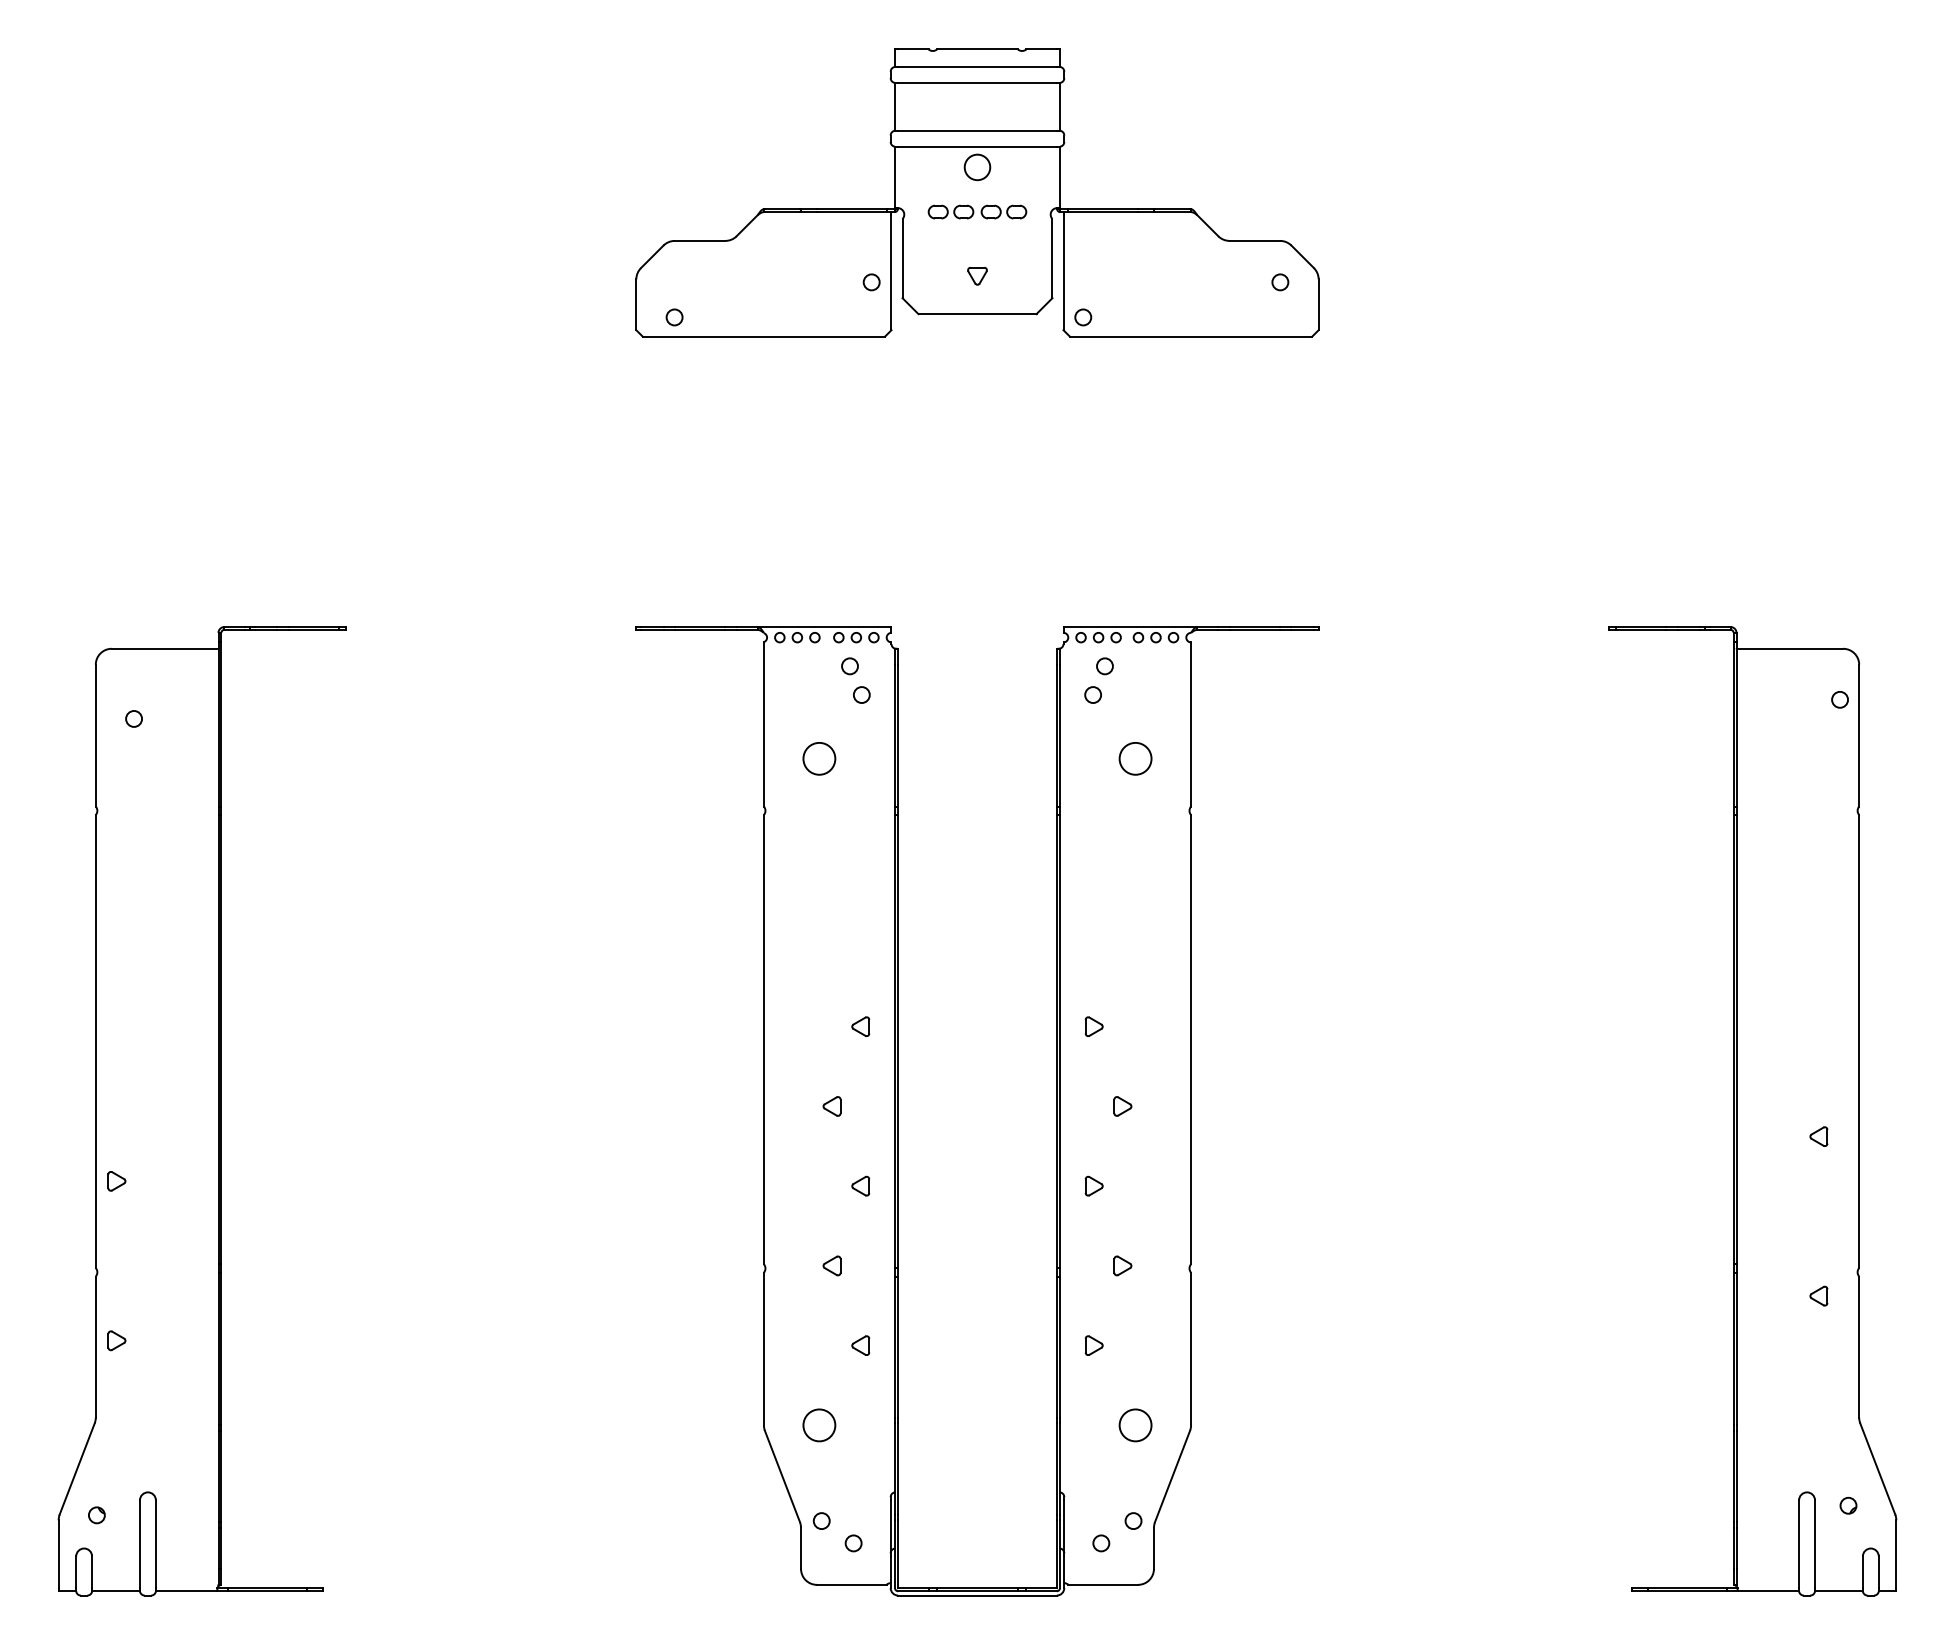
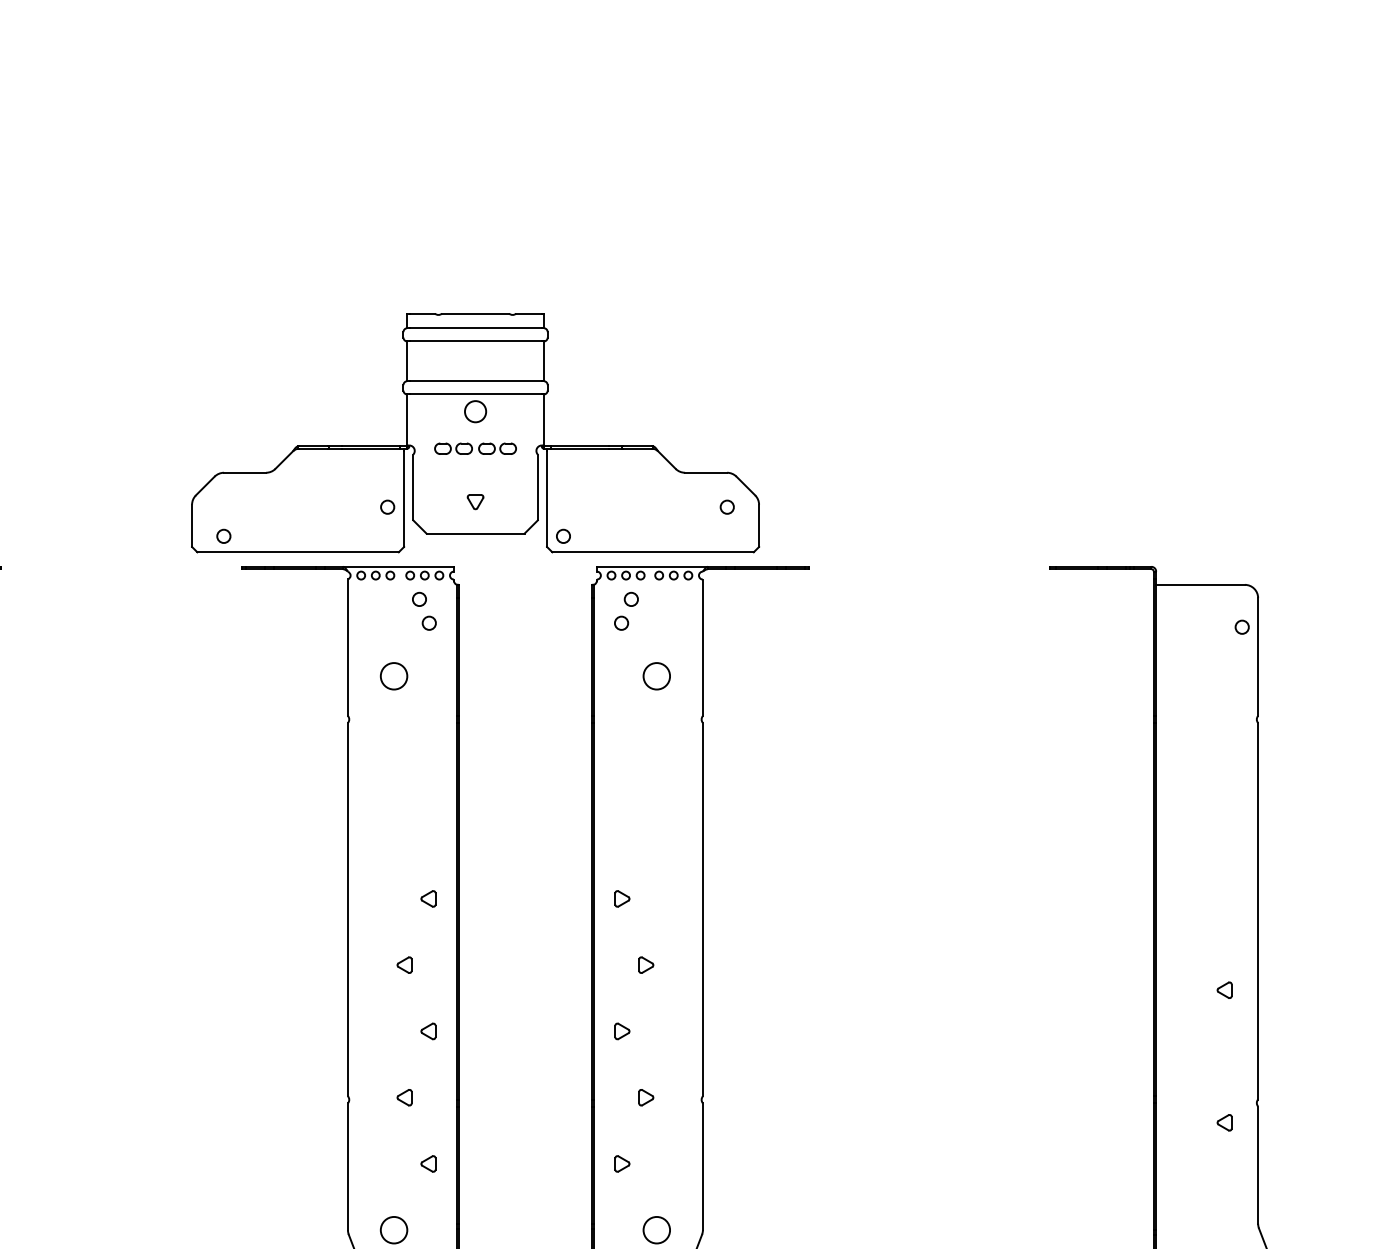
part: (977, 192) -> (475, 432), moved

